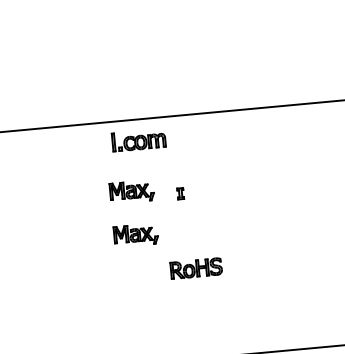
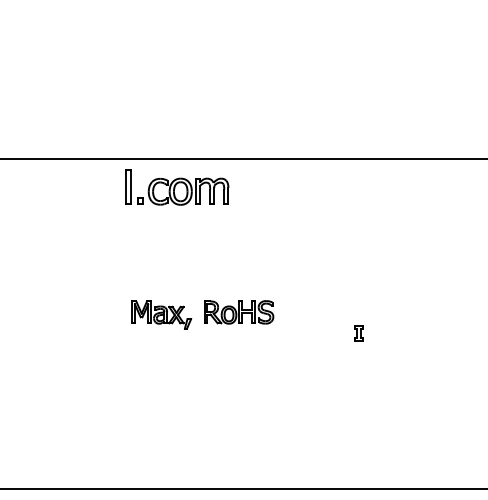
part: (138, 140) -> (177, 187), size x1.43
part: (131, 191) -> (161, 255), removed
part: (180, 193) -> (358, 333), moved
part: (196, 268) -> (239, 312), moved

